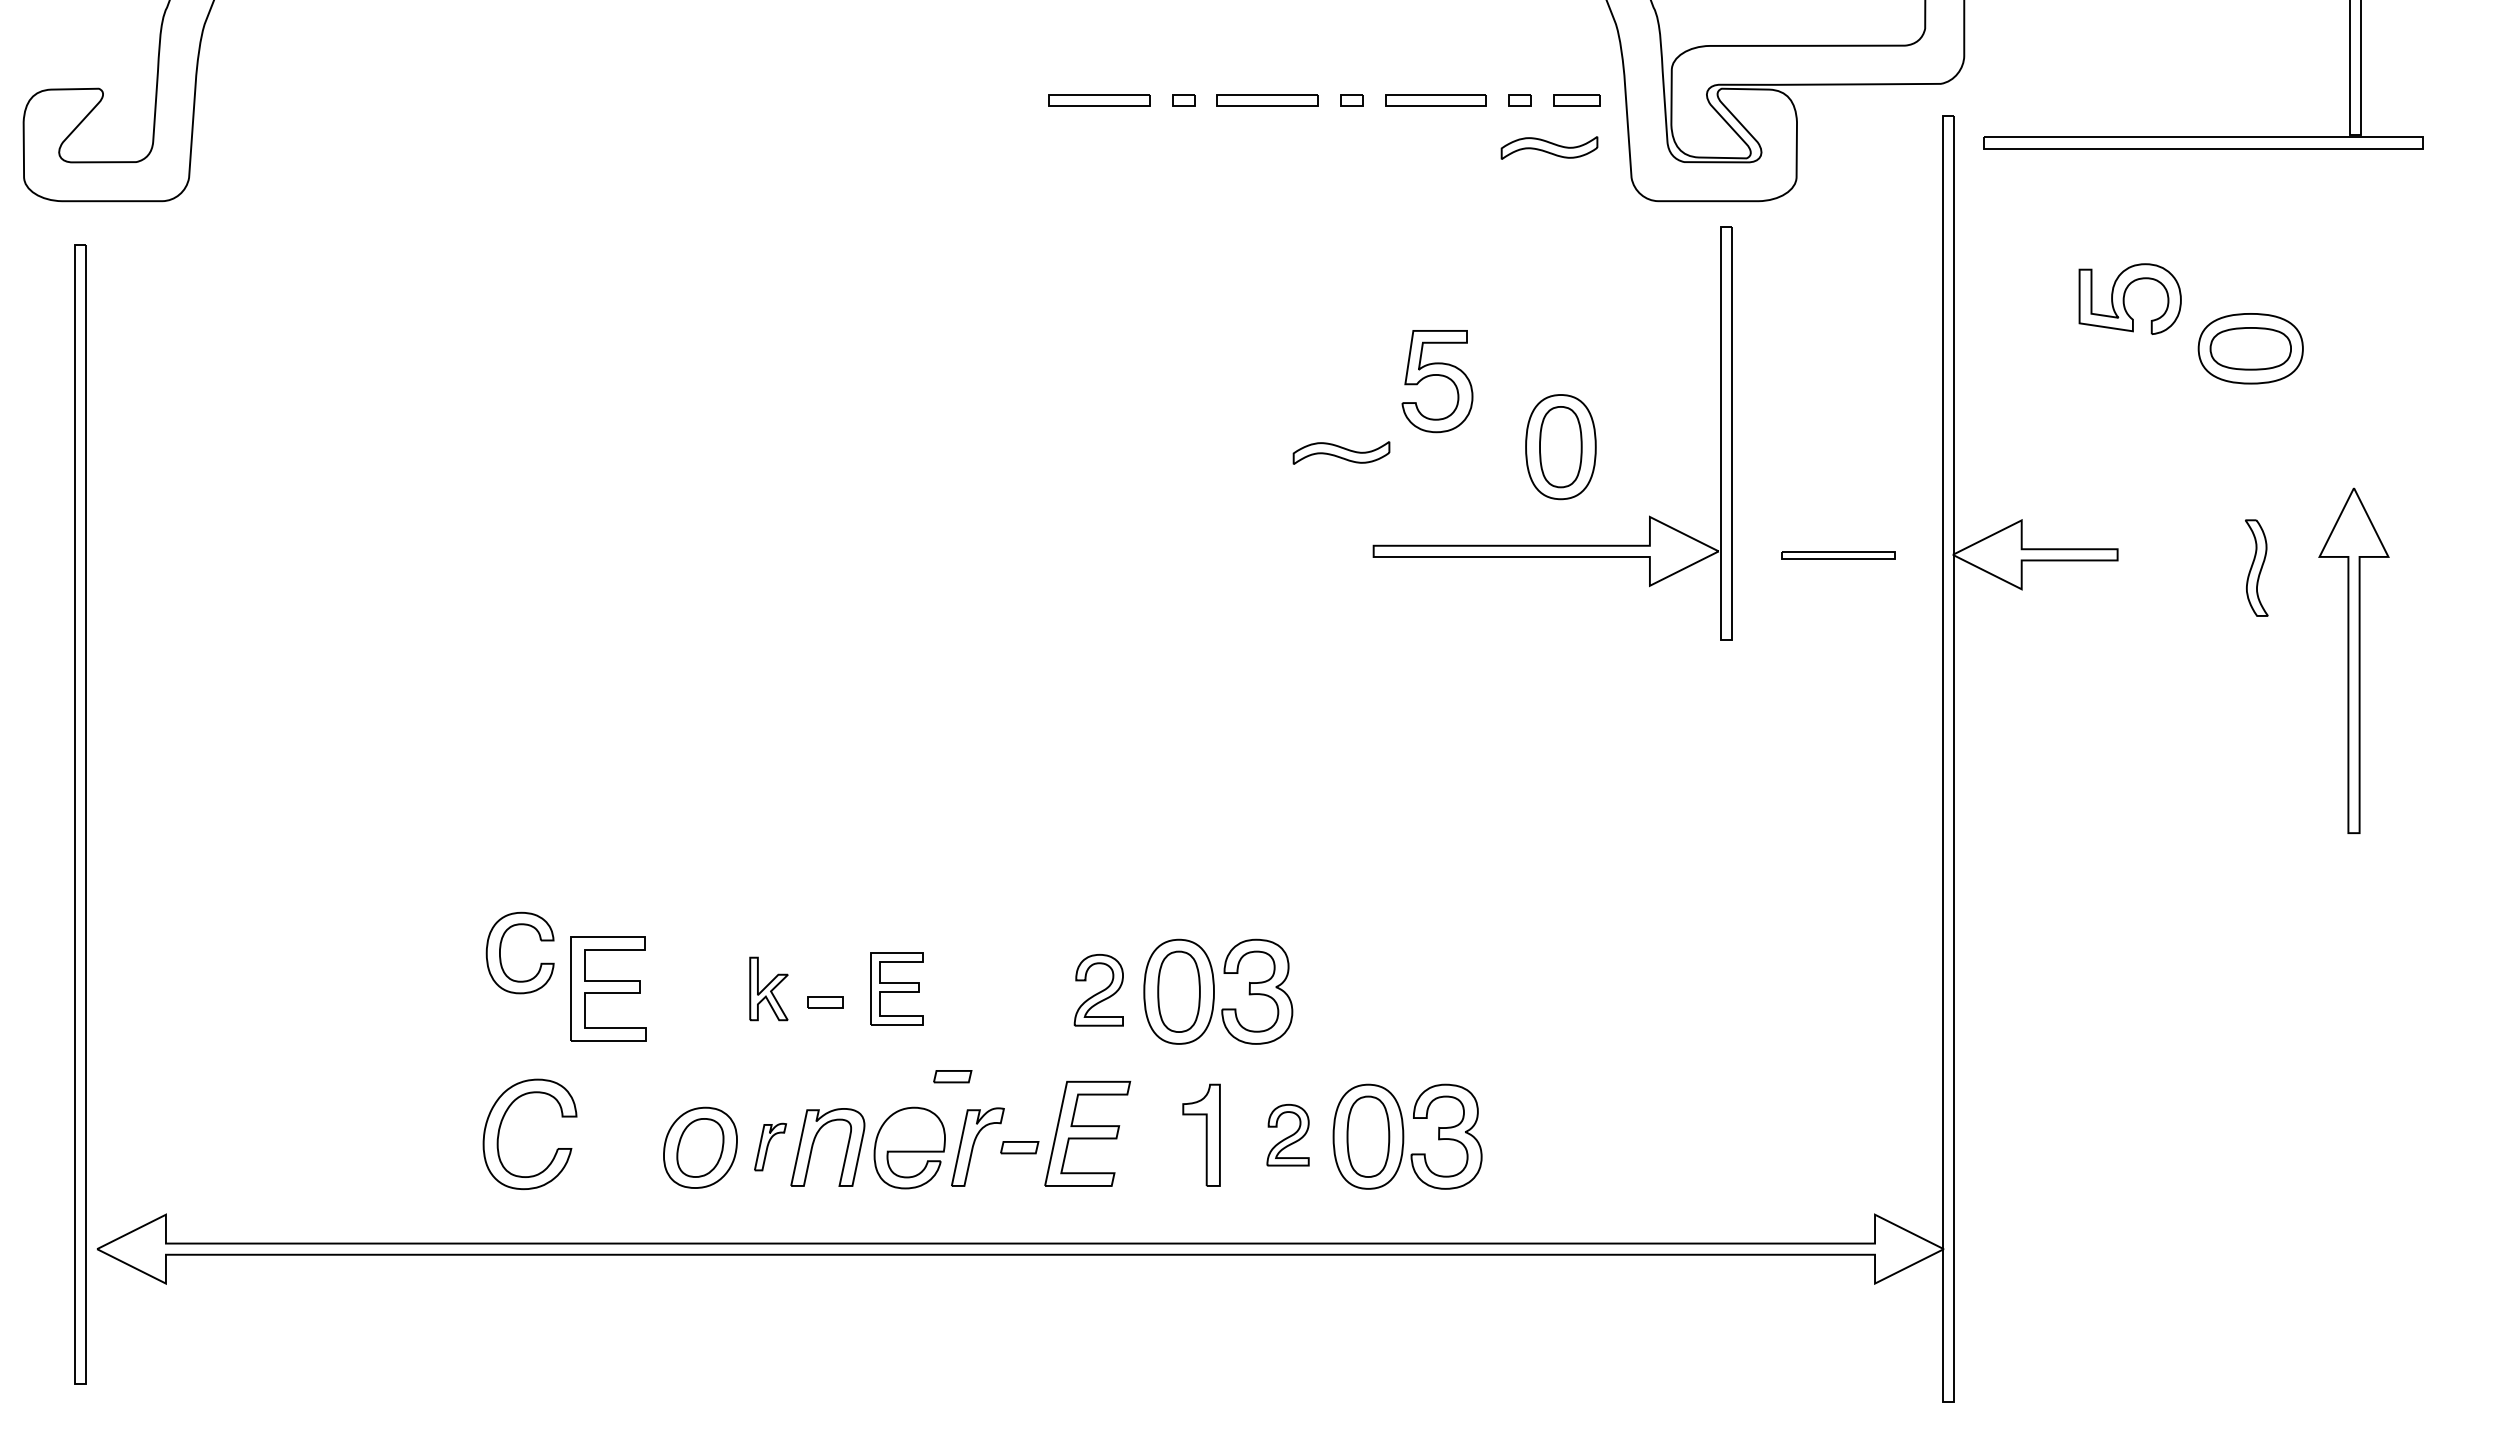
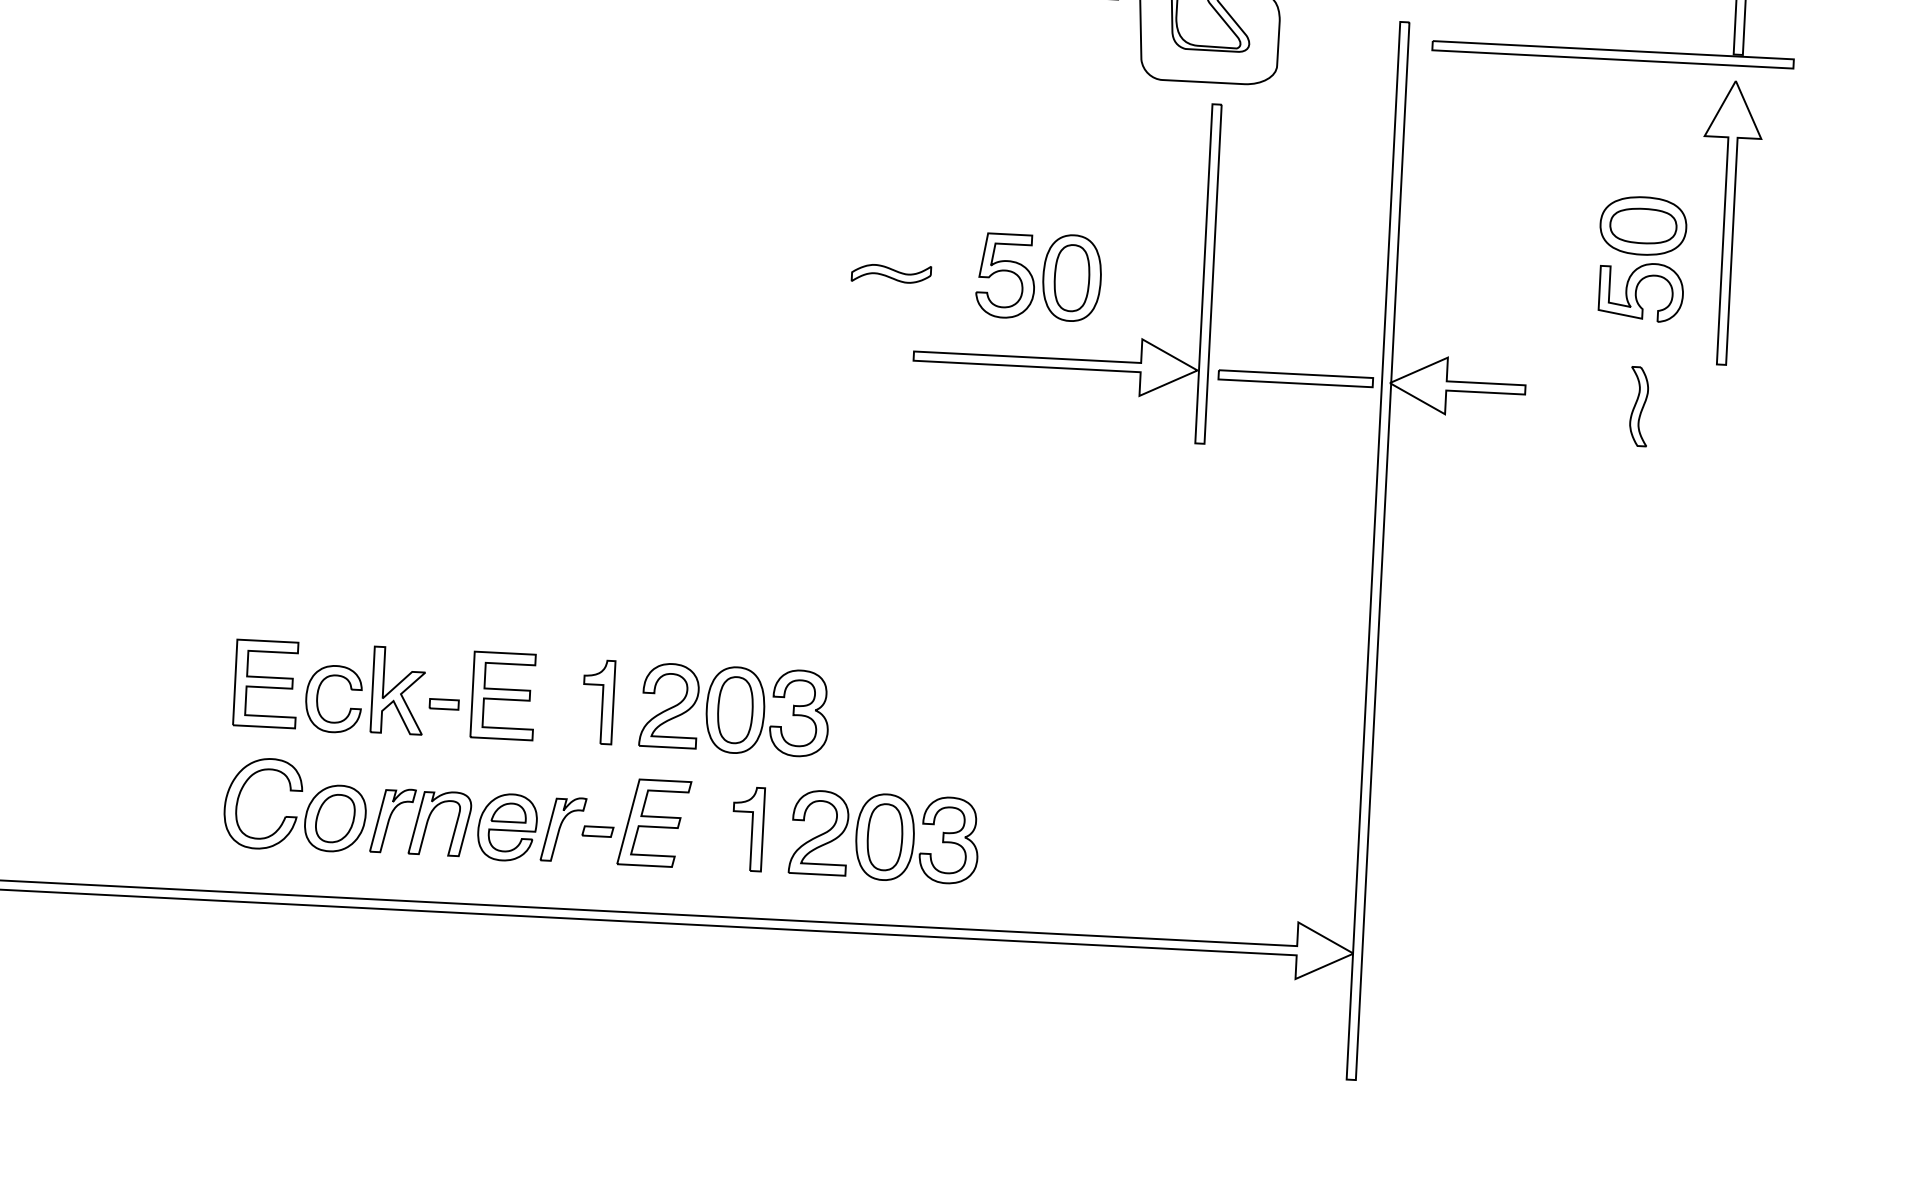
part: (1549, 147) -> (1075, 31), removed
part: (2129, 298) -> (1640, 291), moved
part: (1437, 381) -> (1005, 275), moved
part: (1838, 555) -> (1295, 378), size x1.67
part: (2353, 660) -> (1728, 222), moved
part: (501, 947) -> (318, 693), moved
part: (768, 988) -> (397, 690), size x1.67
part: (896, 988) -> (503, 695), size x1.43
part: (1012, 989) -> (598, 701), added
part: (1098, 989) -> (669, 704), size x1.43
part: (952, 1076) -> (545, 770), removed
part: (501, 1125) -> (240, 795), moved
part: (910, 1130) -> (508, 812), added
part: (1287, 1134) -> (818, 831), size x1.67
part: (770, 1146) -> (393, 820), size x1.67

